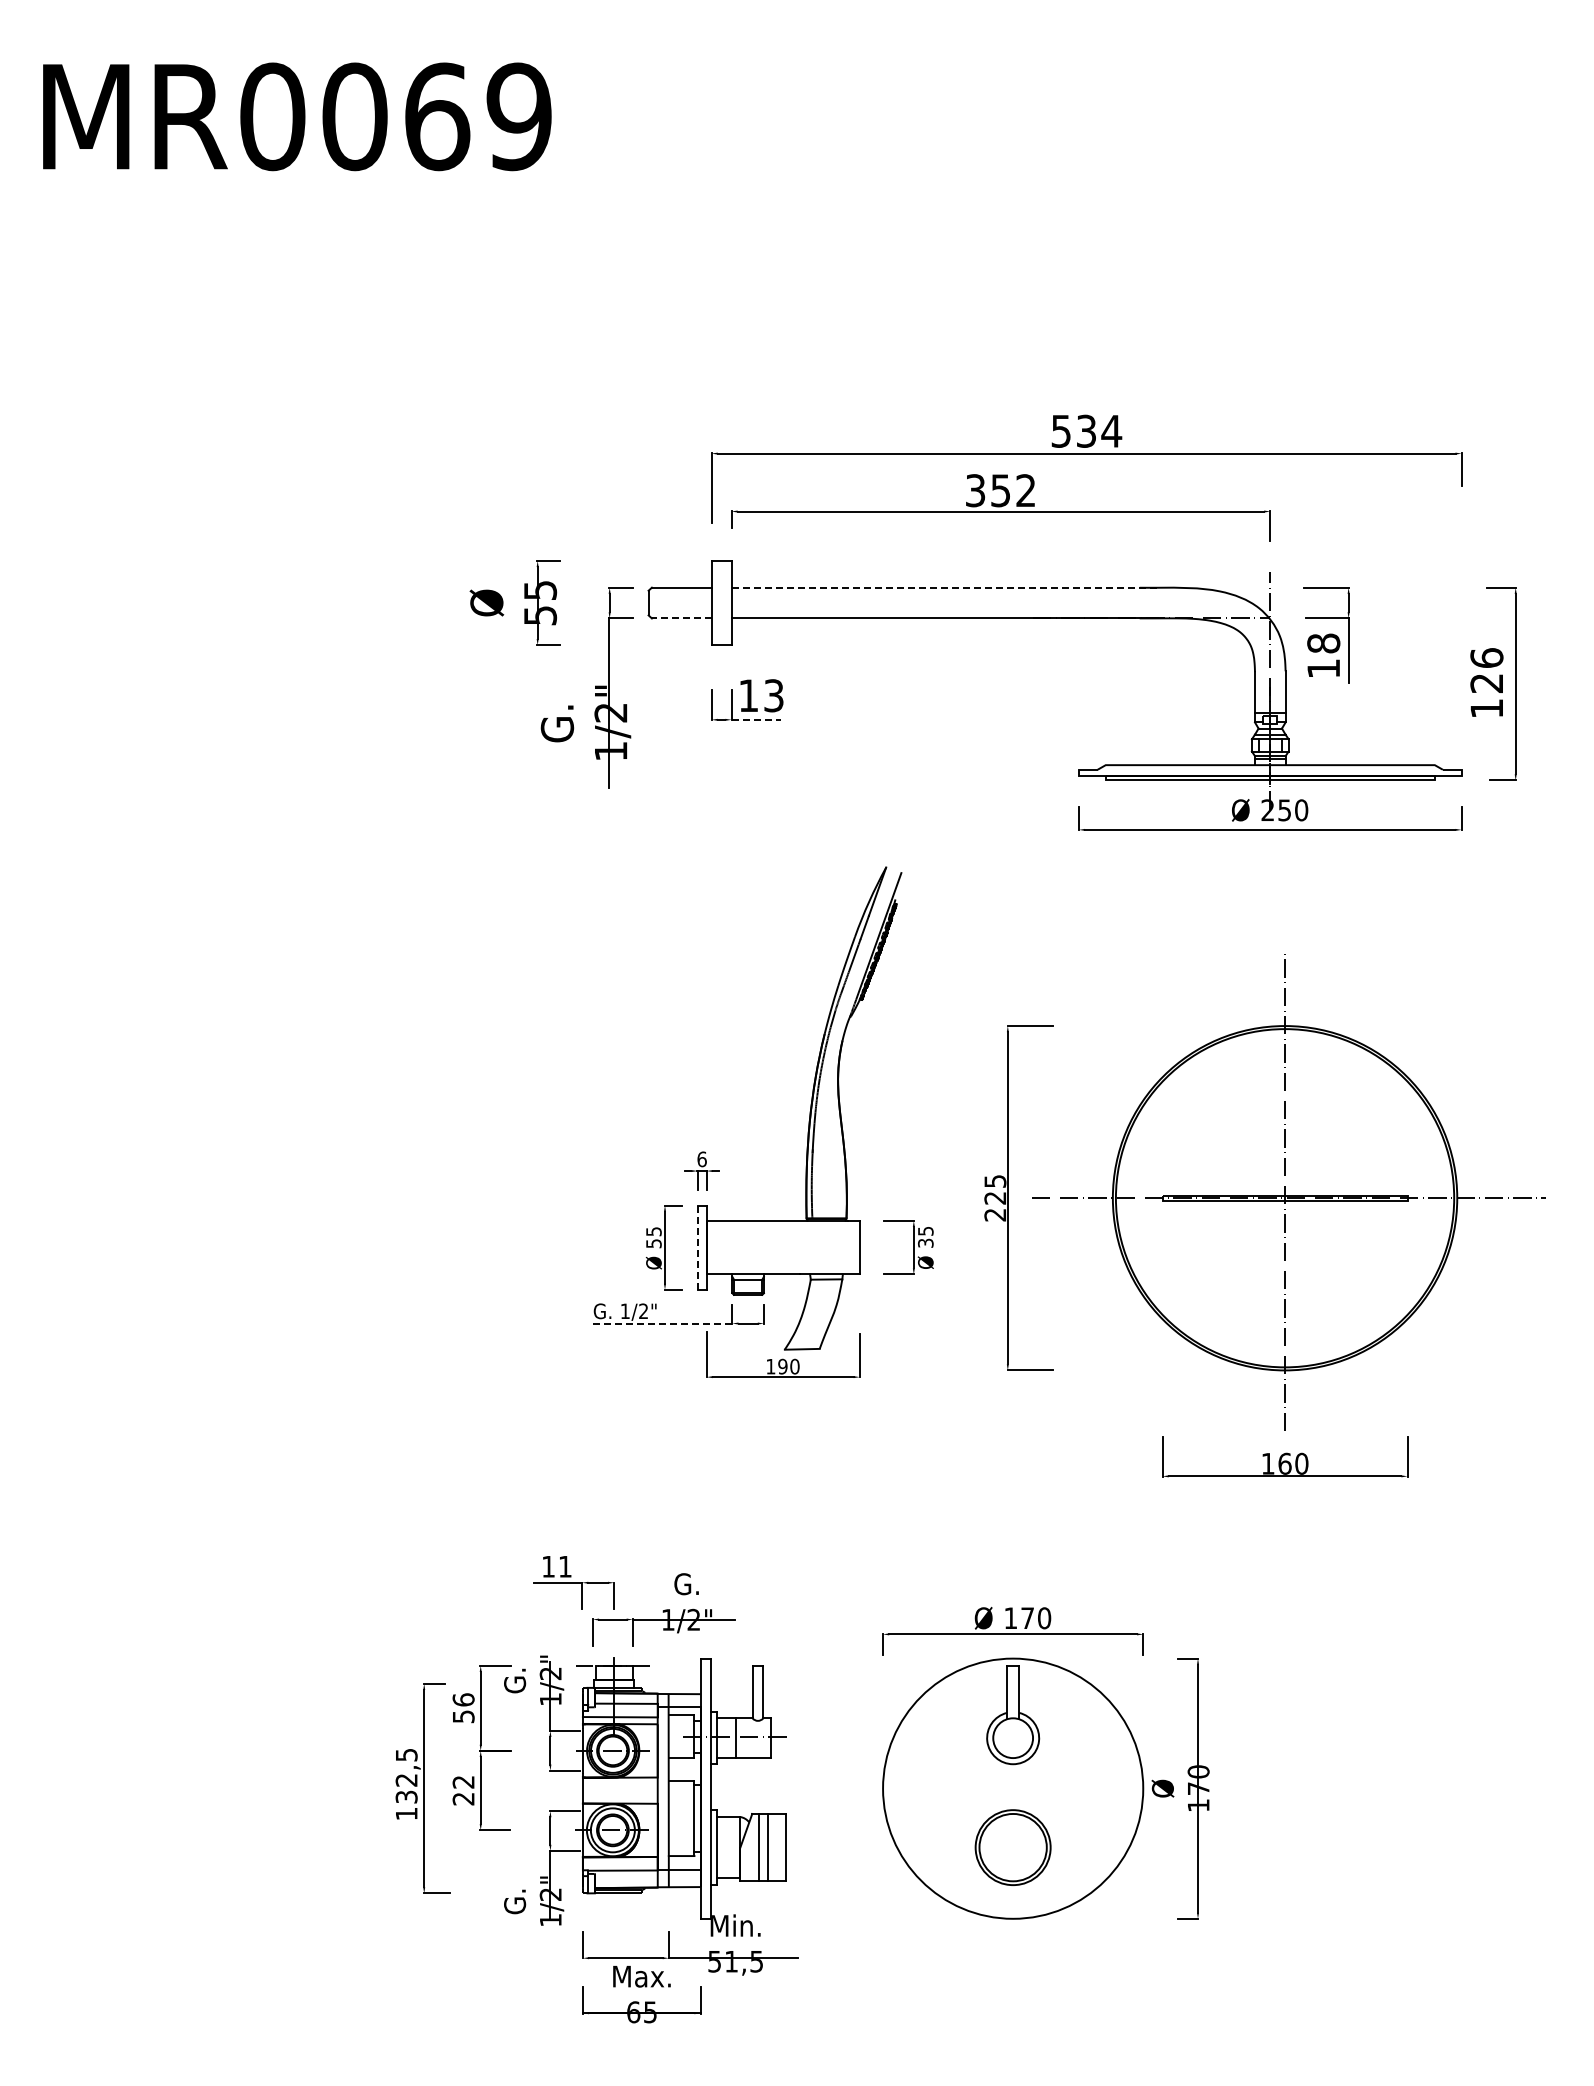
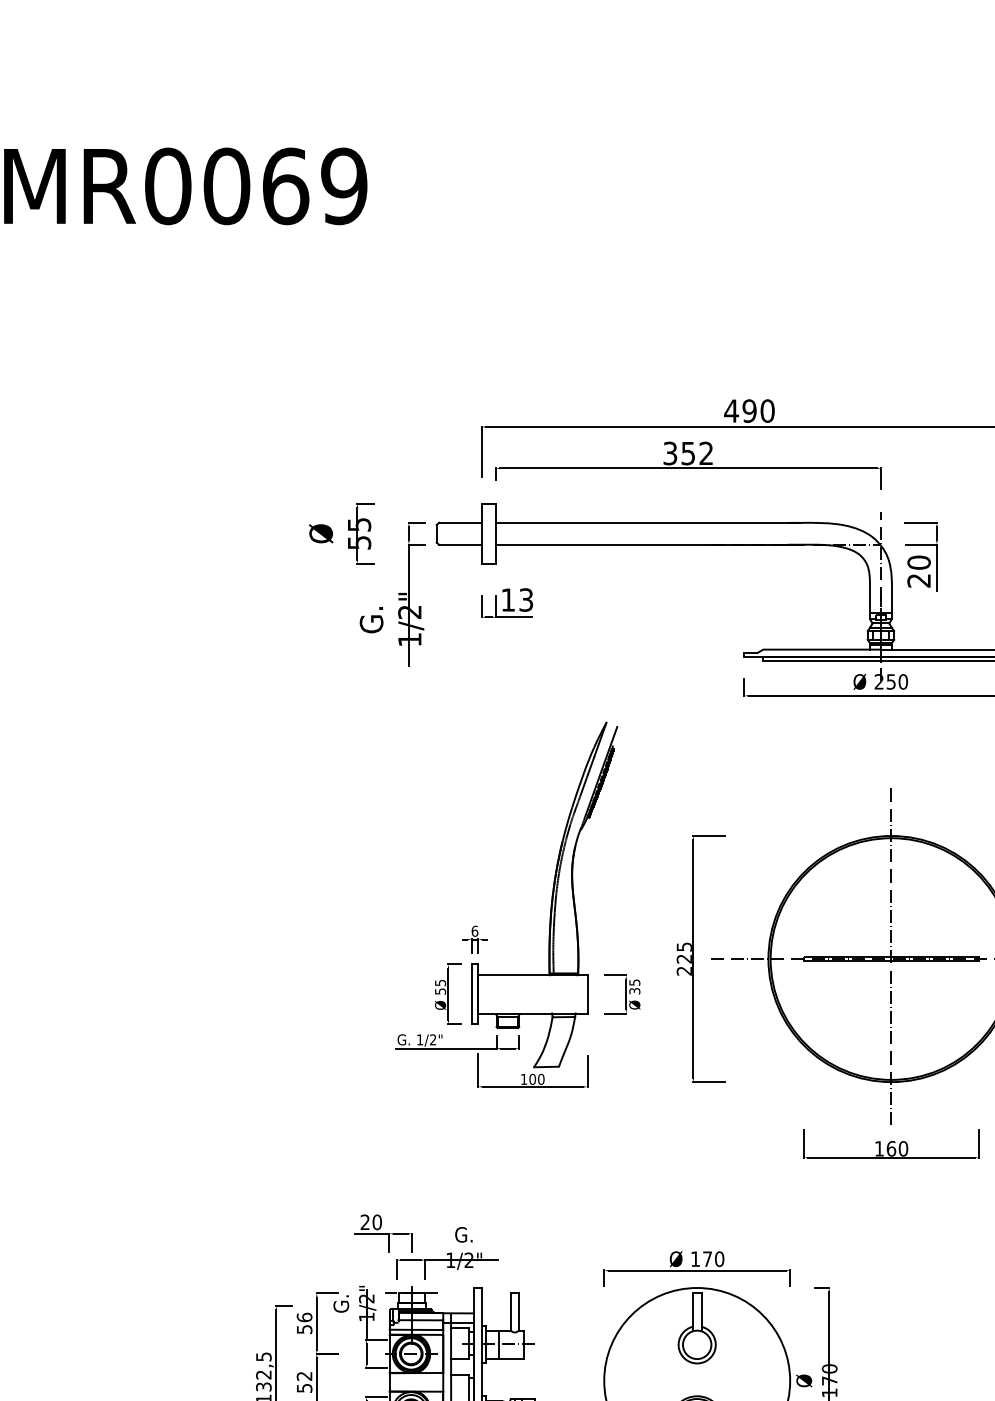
text: (1086, 430) -> (749, 410), 534 -> 490
line: (945, 587) -> (648, 522), dashed -> solid
line: (681, 618) -> (460, 544), dashed -> solid
text: (1323, 655) -> (918, 571), 18 -> 20
line: (756, 720) -> (513, 617), dashed -> solid
line: (697, 1247) -> (471, 994), dashed -> solid
line: (661, 1323) -> (445, 1048), dashed -> solid
text: (782, 1366) -> (532, 1079), 190 -> 100
text: (556, 1566) -> (370, 1222), 11 -> 20
text: (463, 1799) -> (304, 1388), 22 -> 52

